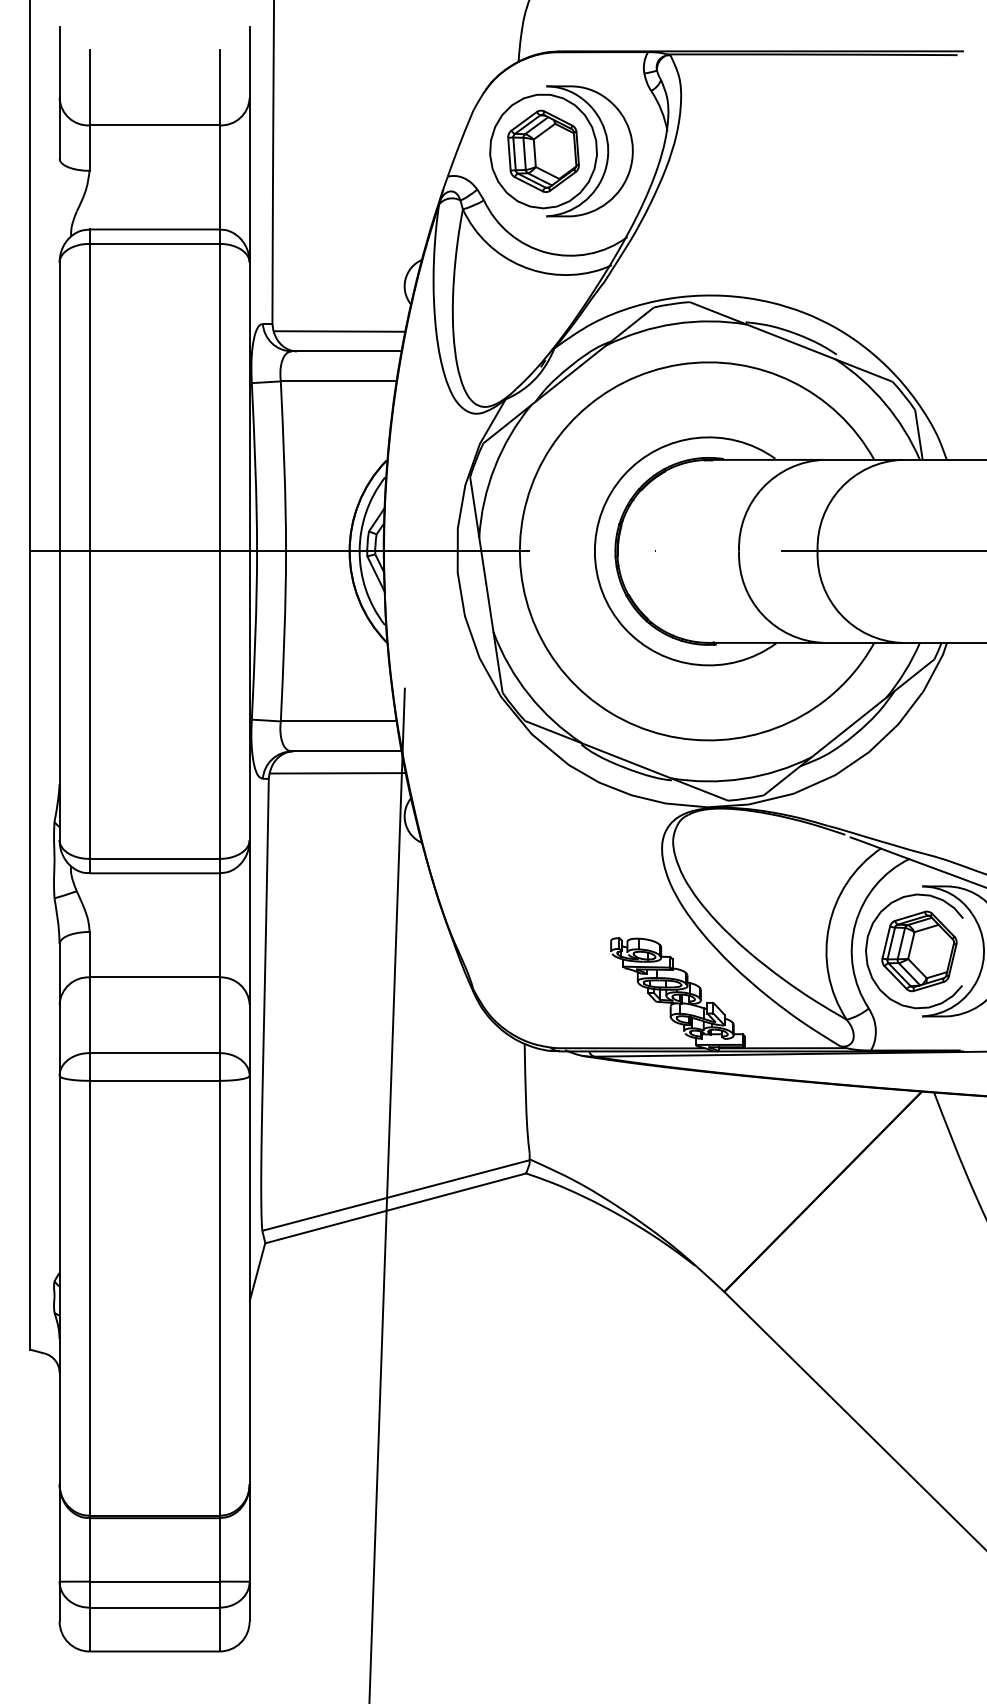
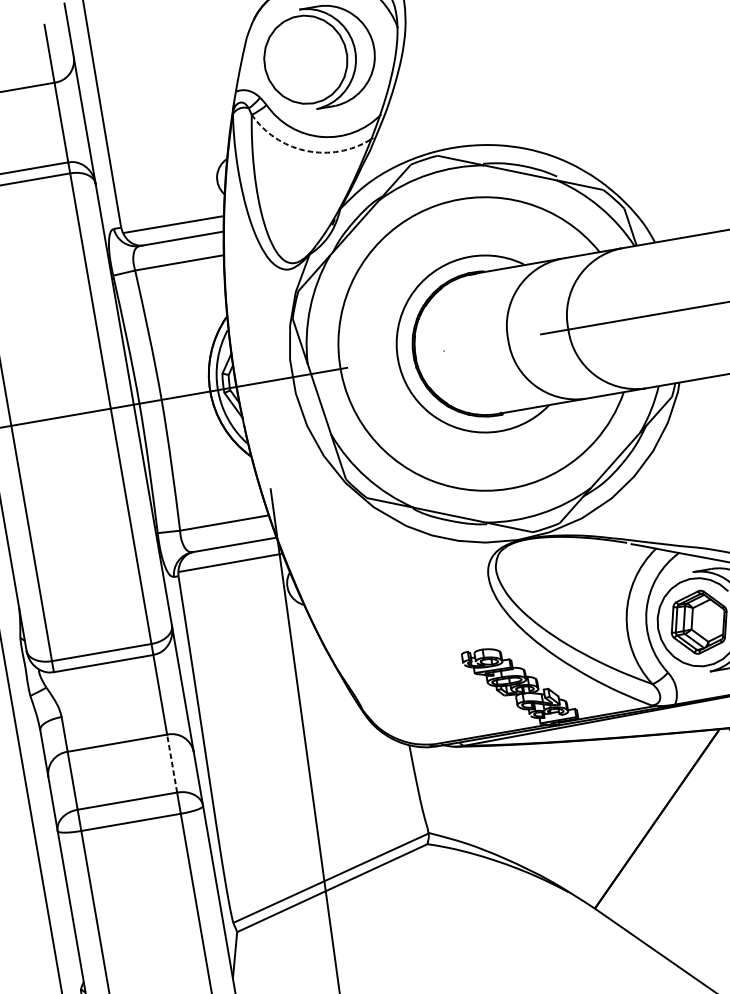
part: (543, 150) -> (305, 59), removed
arc: (521, 265) -> (304, 150), solid -> dashed
line: (219, 1015) -> (172, 763), solid -> dashed

